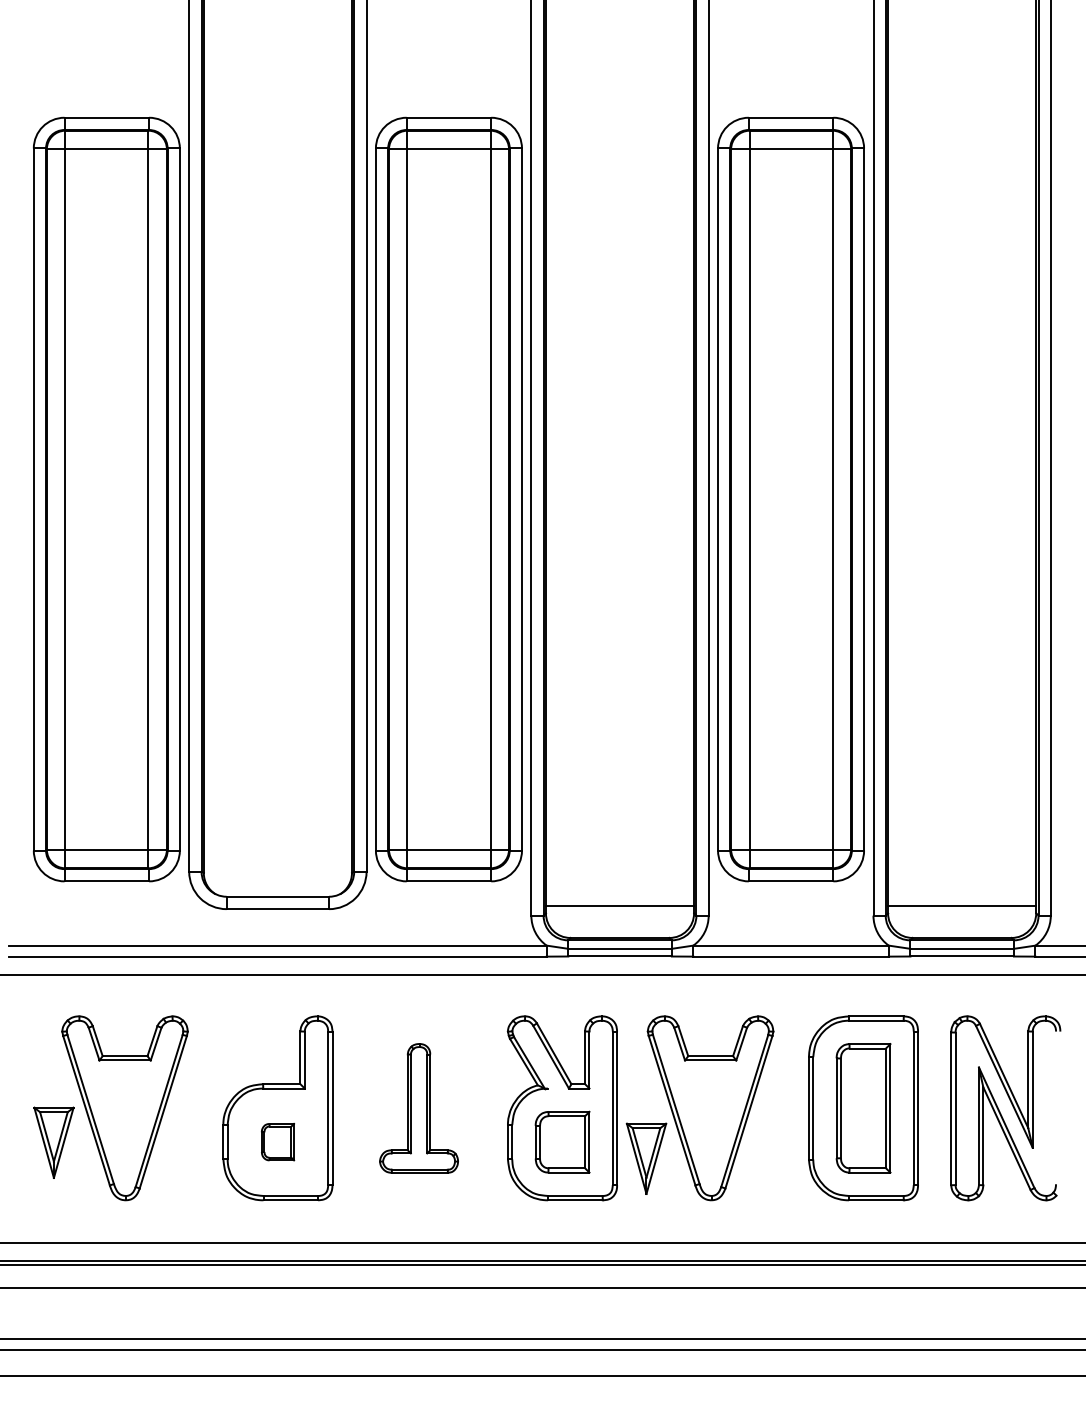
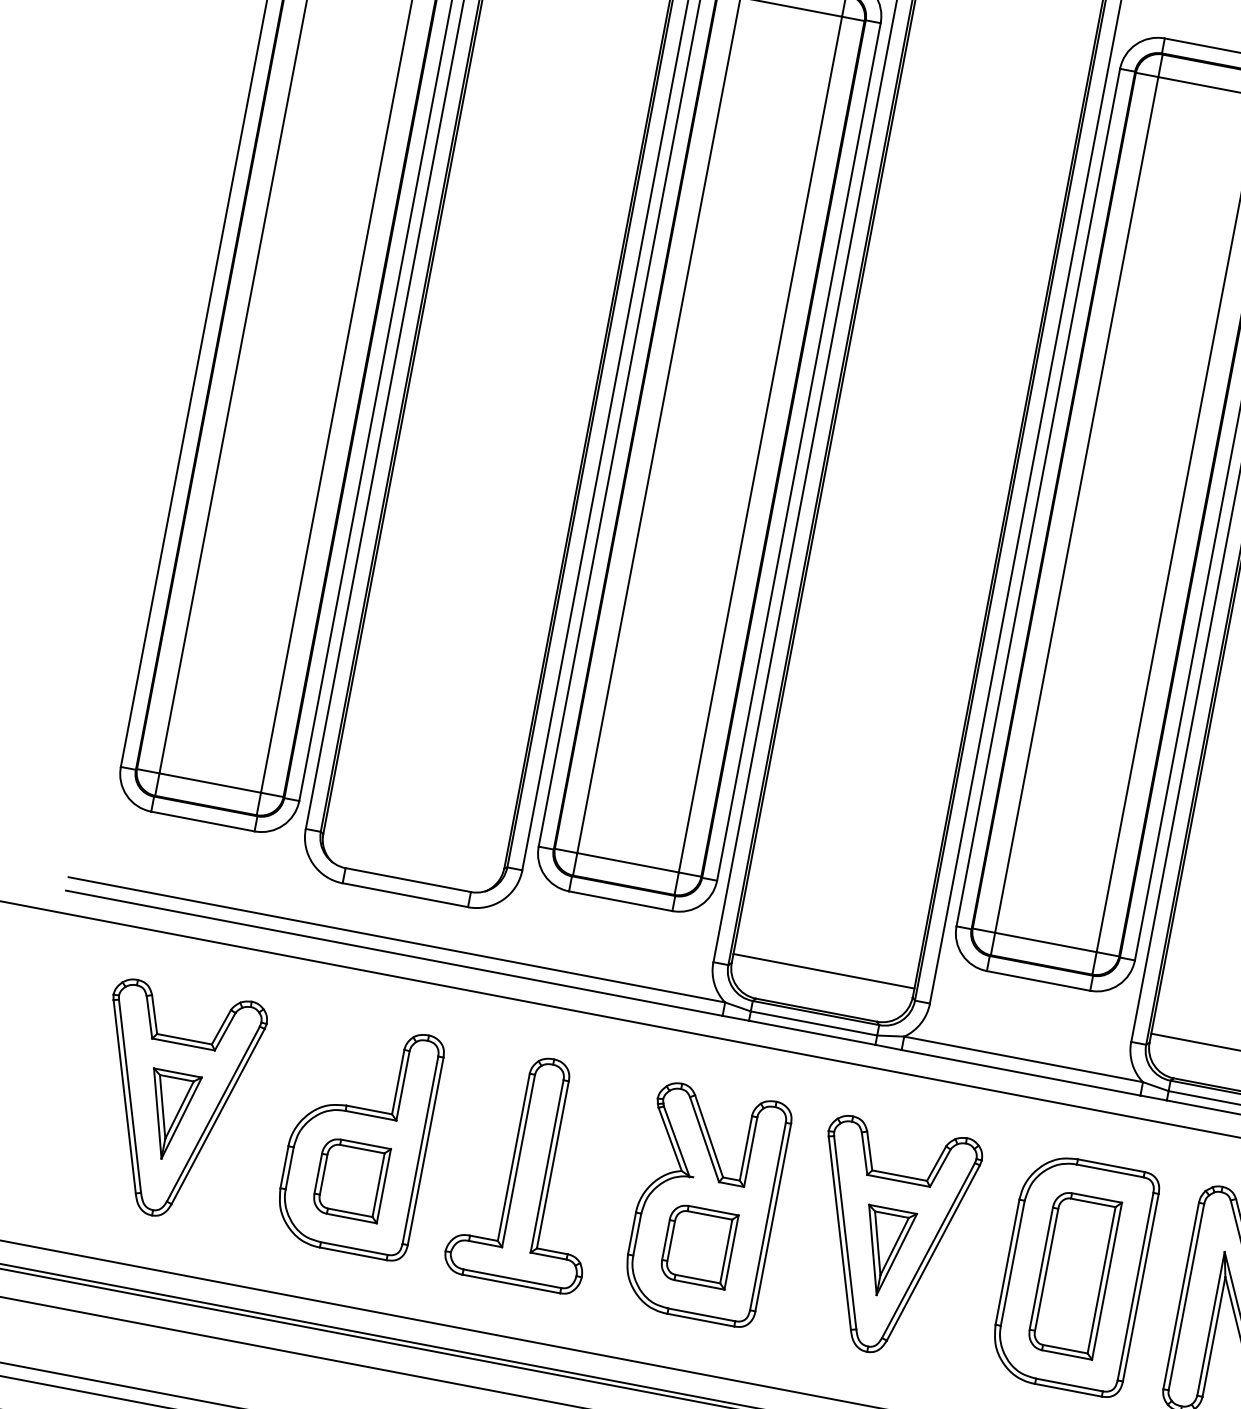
part: (418, 1108) -> (530, 1171), size x1.43
part: (277, 1141) -> (350, 1178), size x1.67
part: (53, 1142) -> (169, 1115), moved
part: (646, 1158) -> (884, 1251), moved

